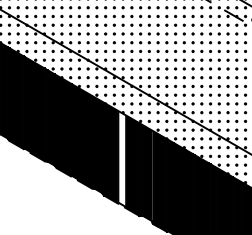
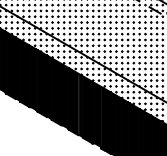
fill: (121, 158) -> (80, 105), added

